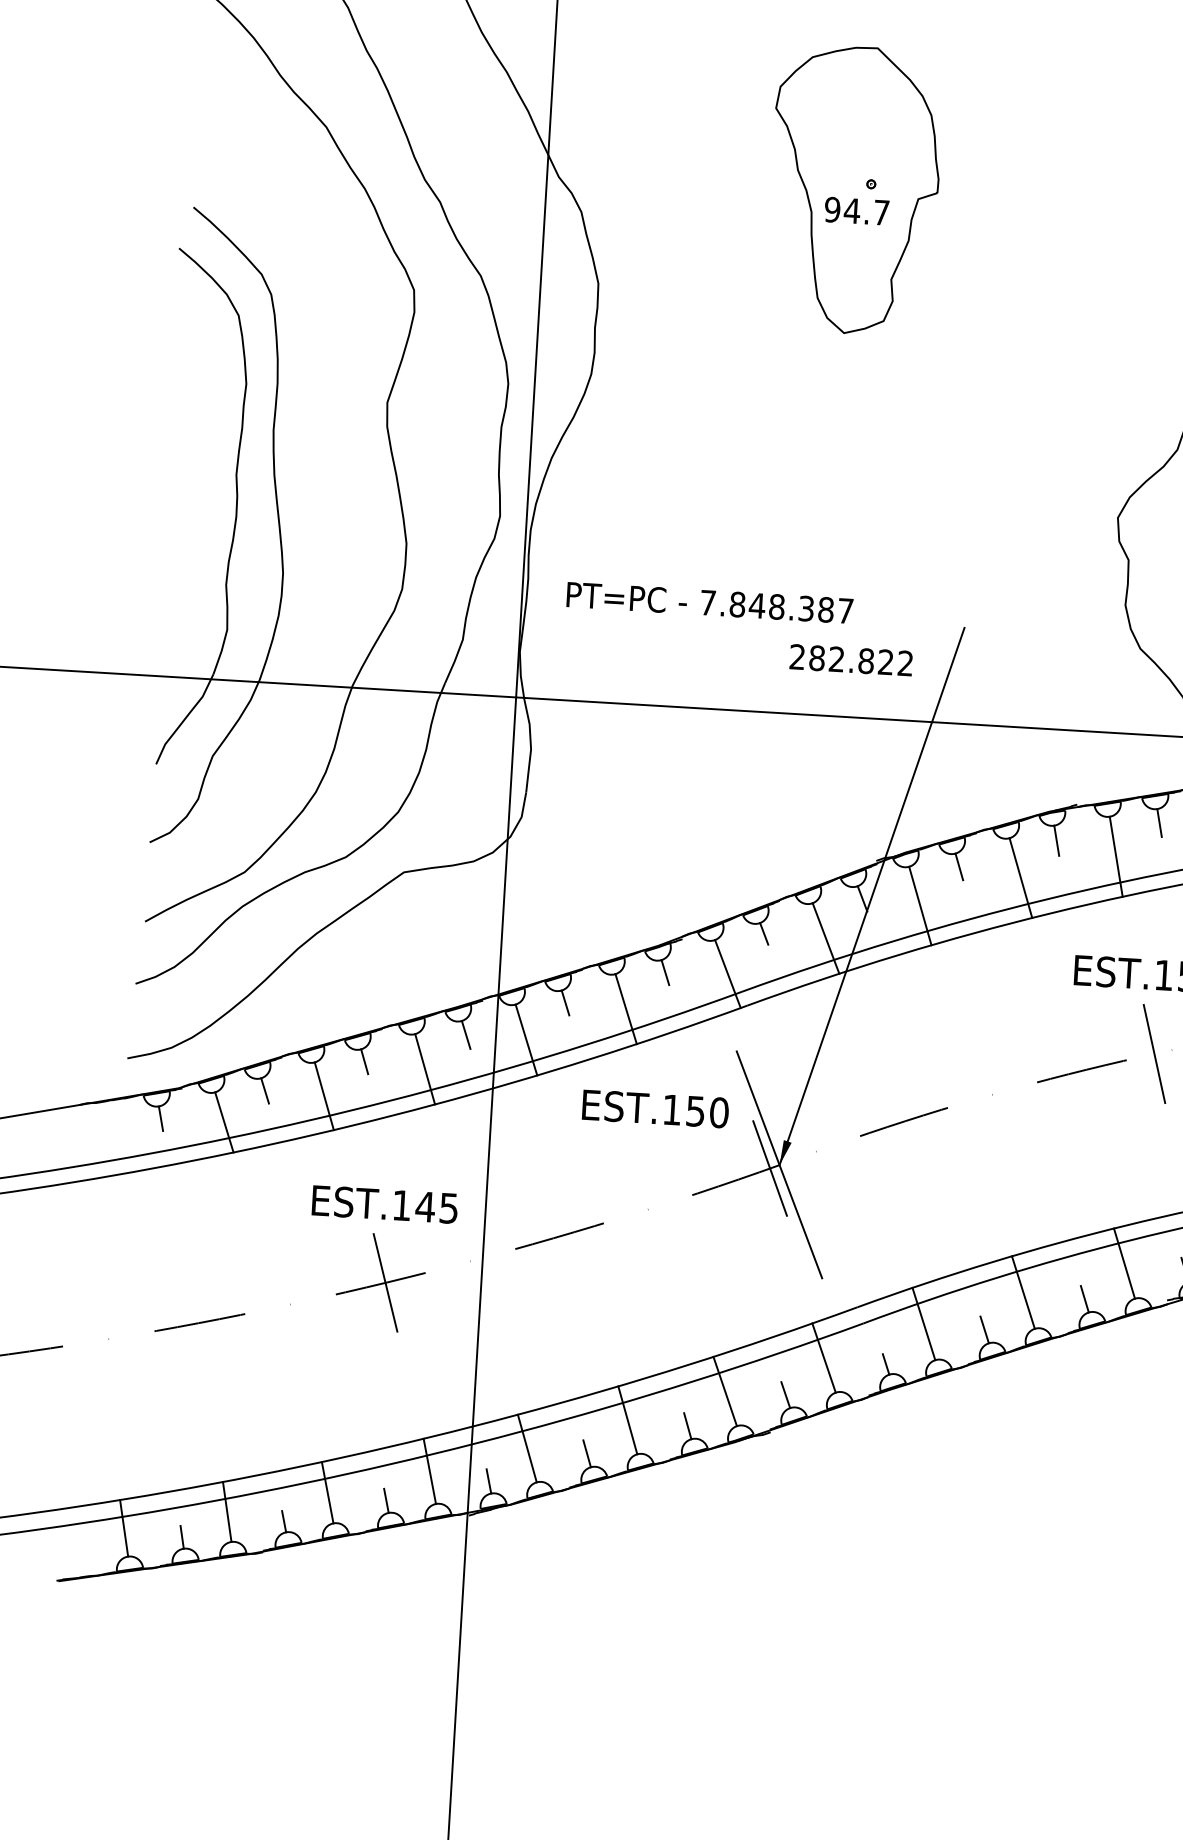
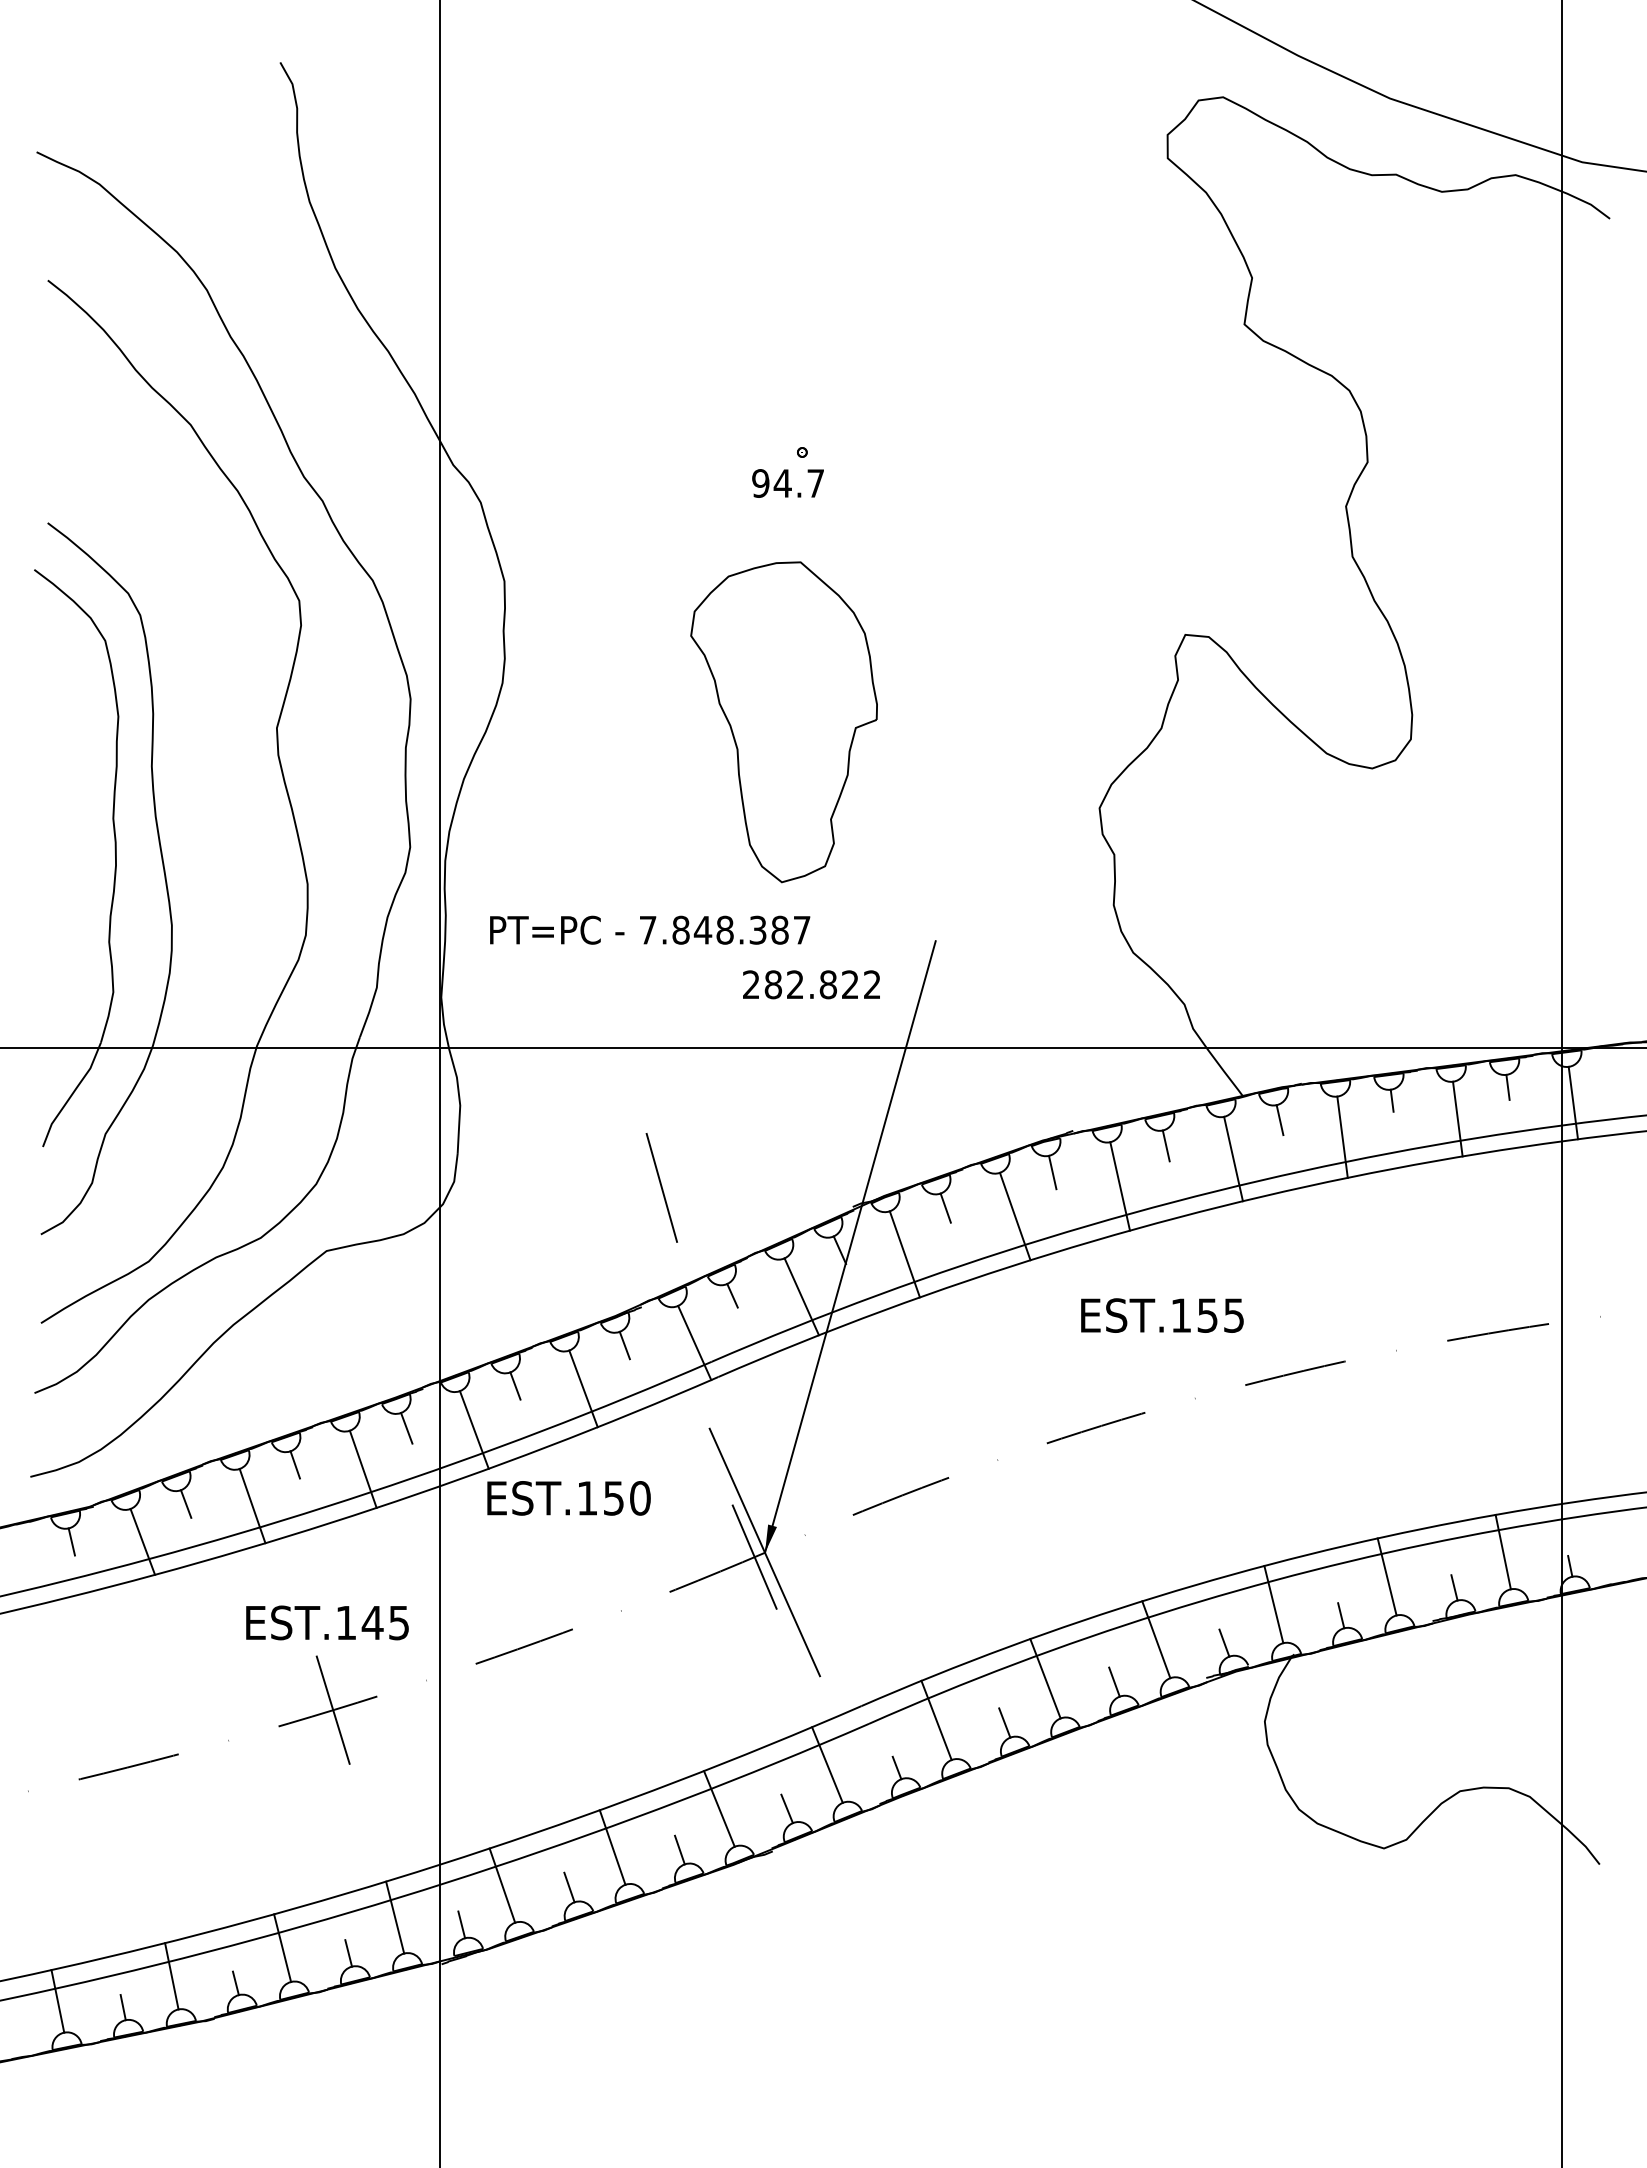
part: (854, 190) -> (783, 722), moved
line: (1154, 1053) -> (661, 1187), moved
text: (655, 1109) -> (568, 1498), moved

